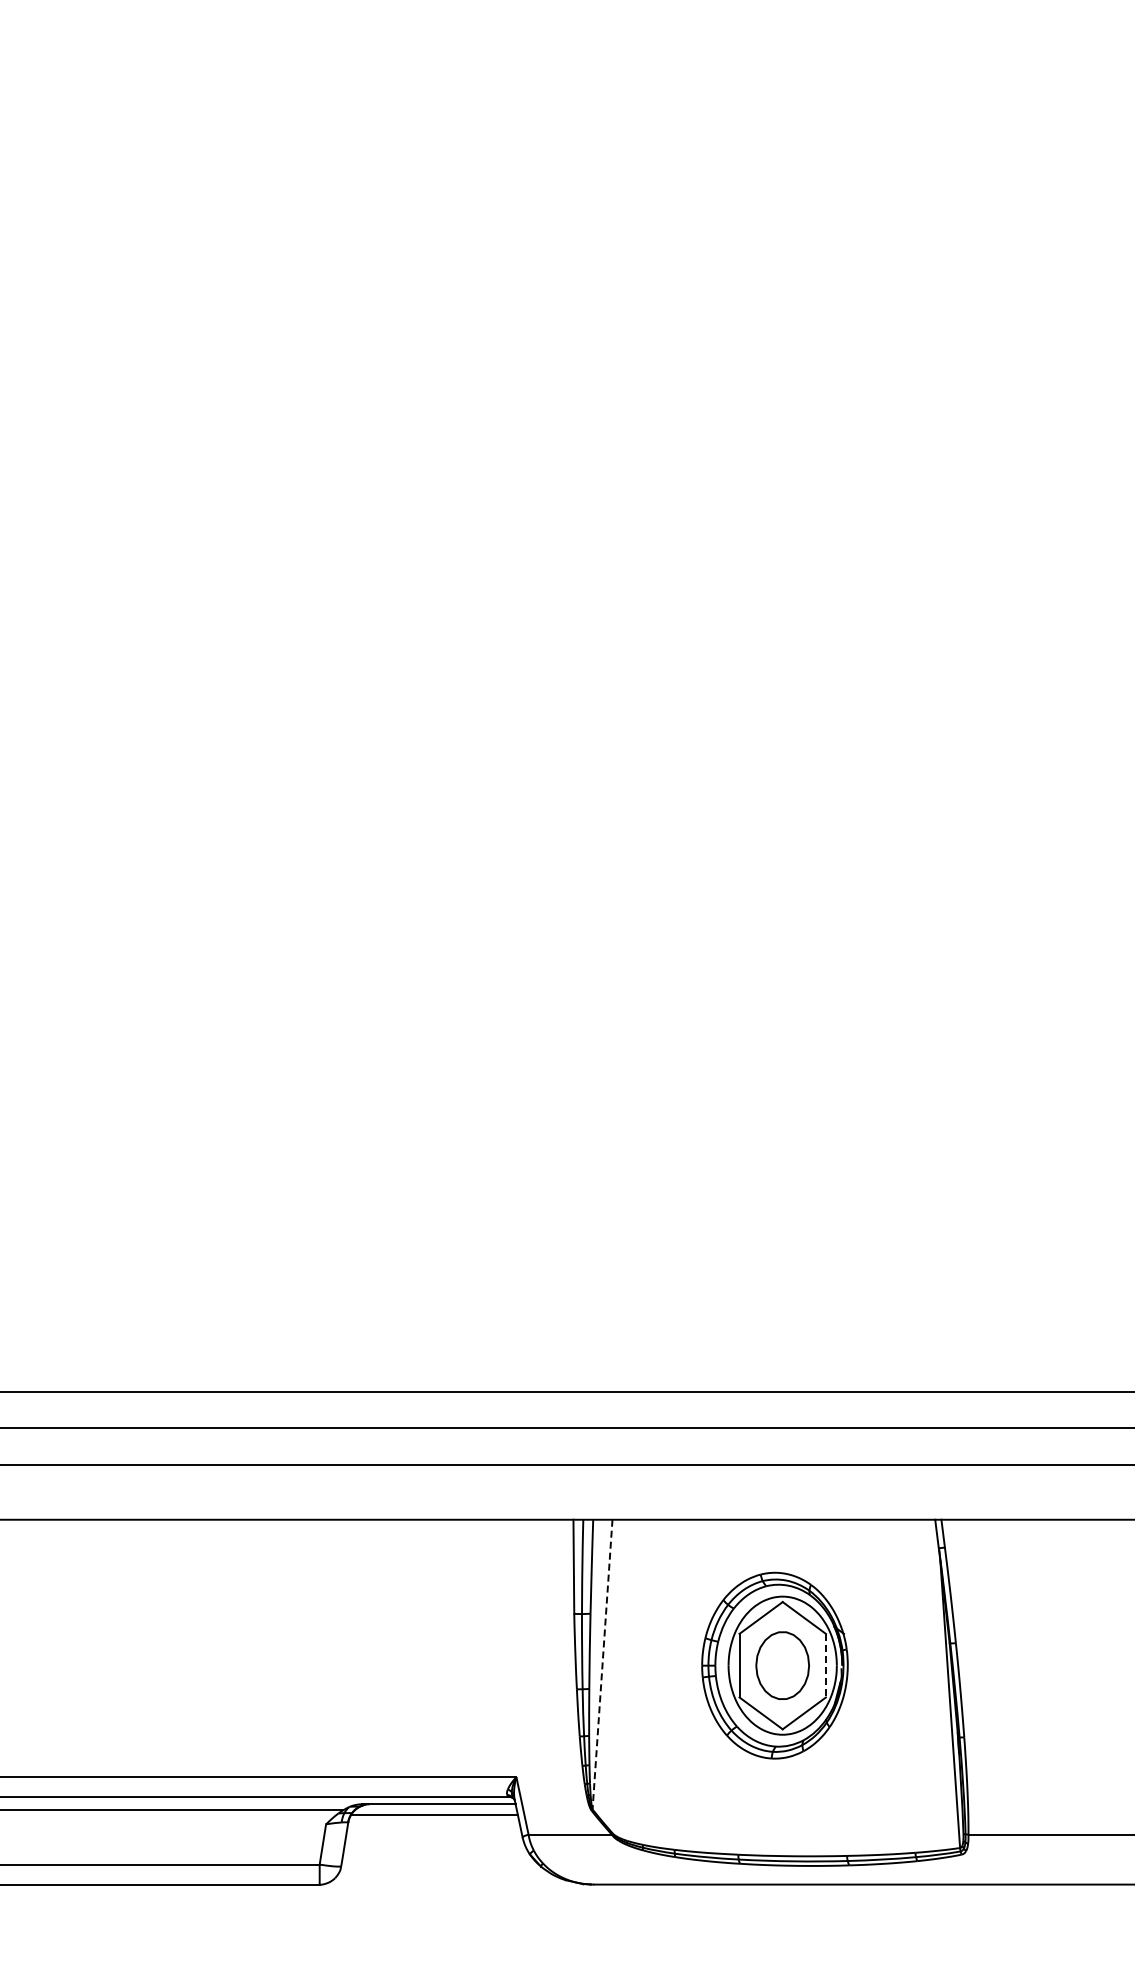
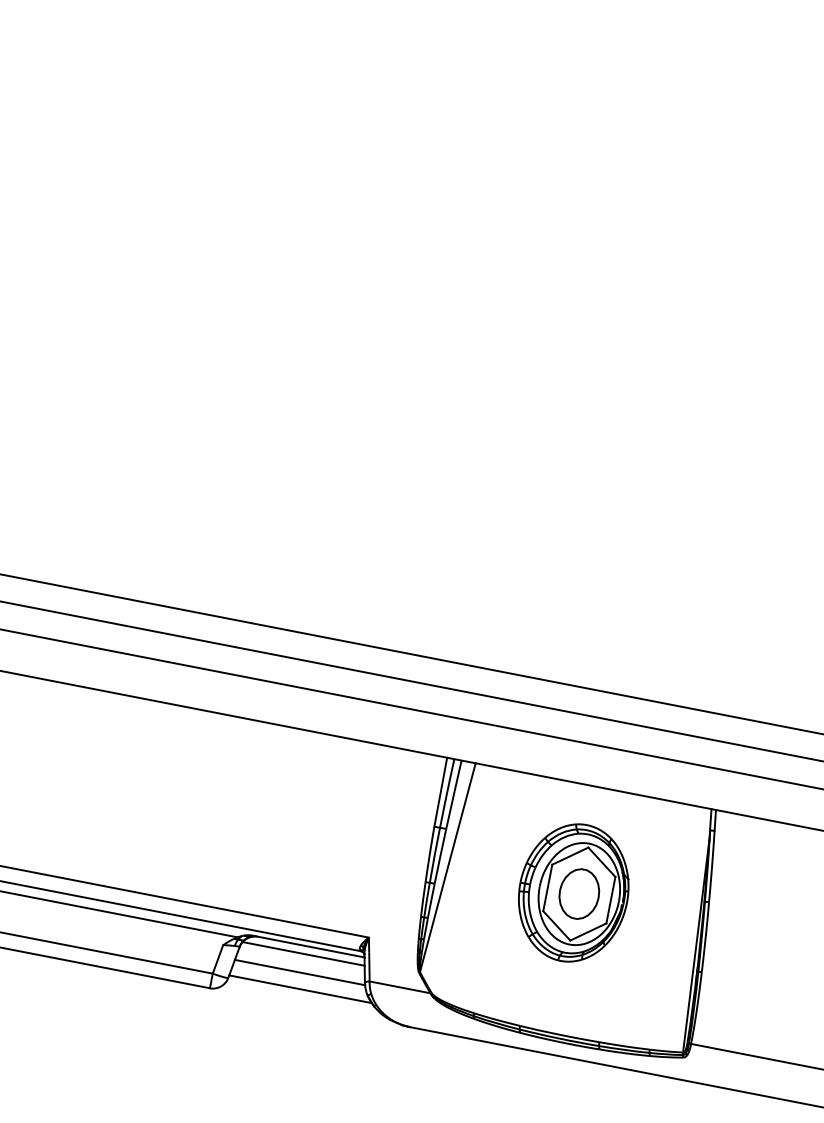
line: (602, 1665) -> (447, 868), dashed -> solid
line: (825, 1665) -> (610, 900), dashed -> solid
line: (434, 1840) -> (300, 972), added
line: (438, 1862) -> (299, 988), added

